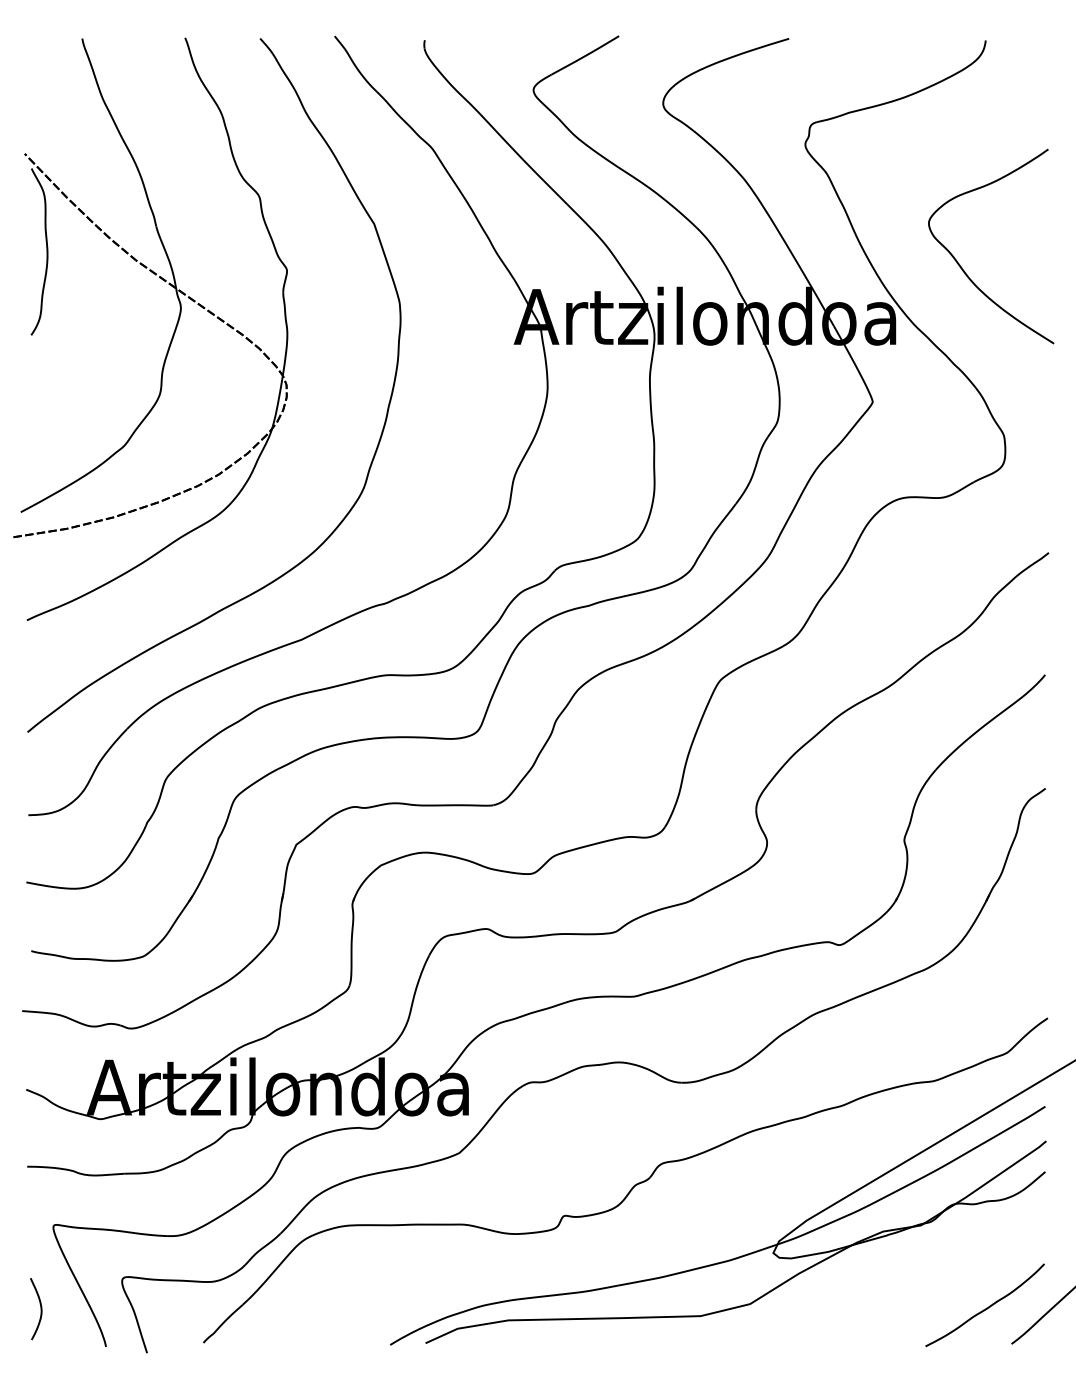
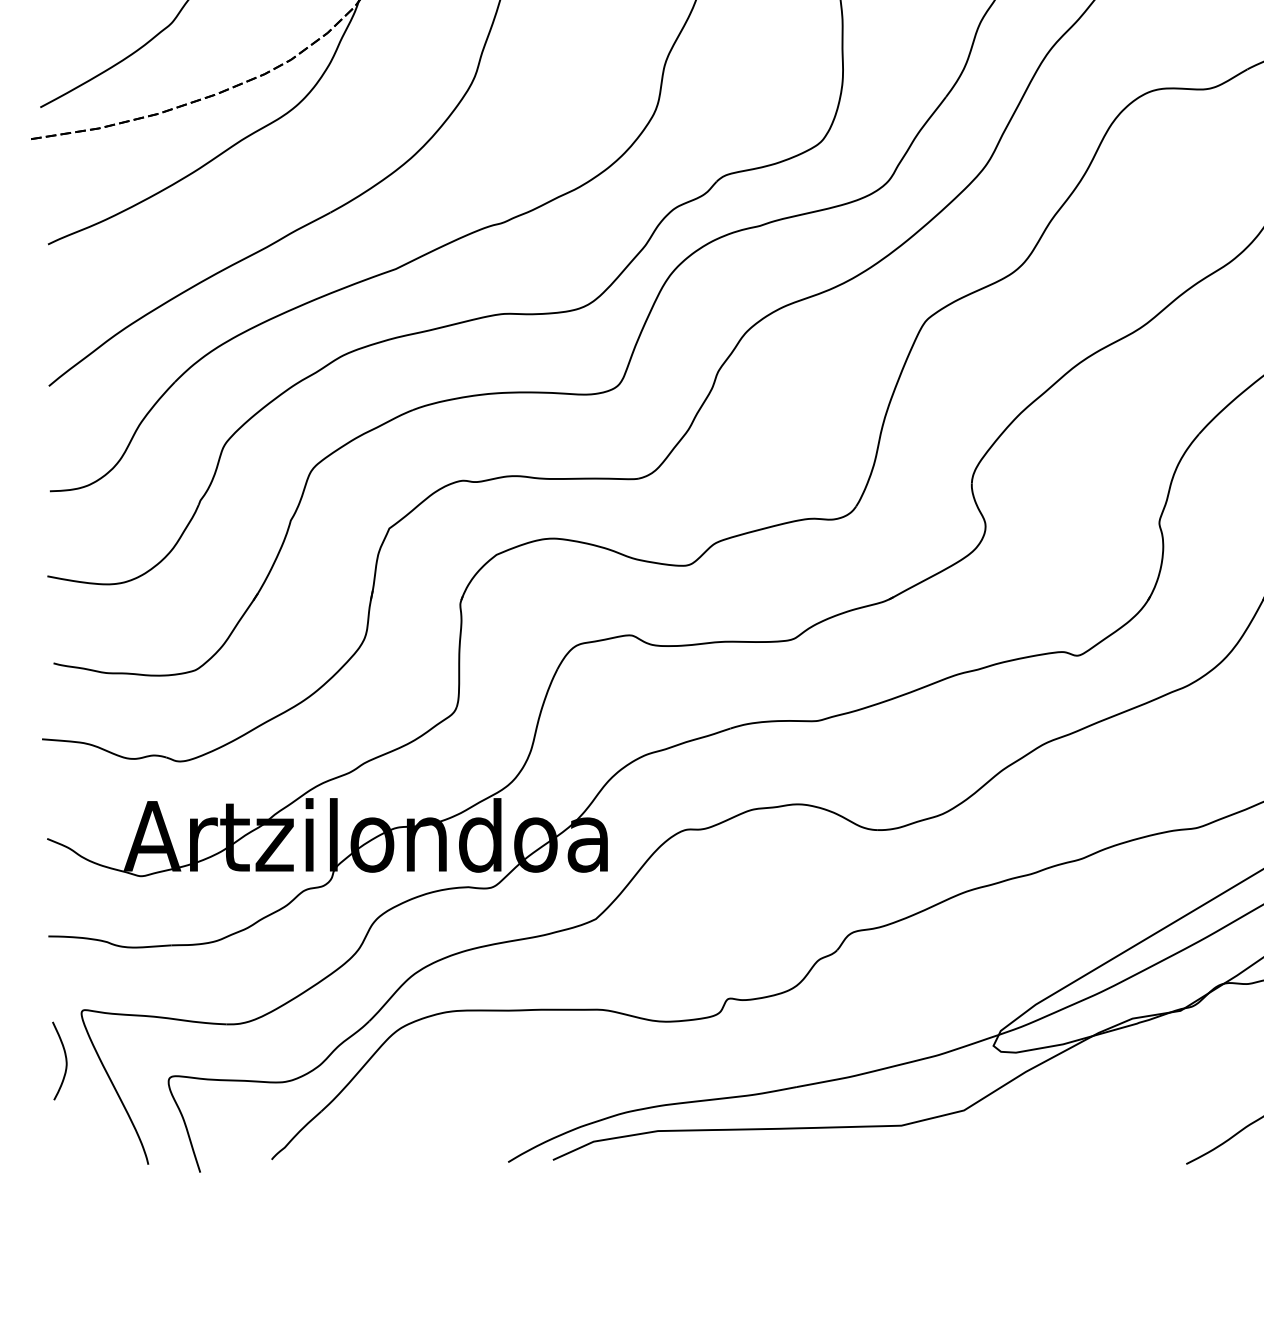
curve: (40, 1309) -> (65, 1061), moved

